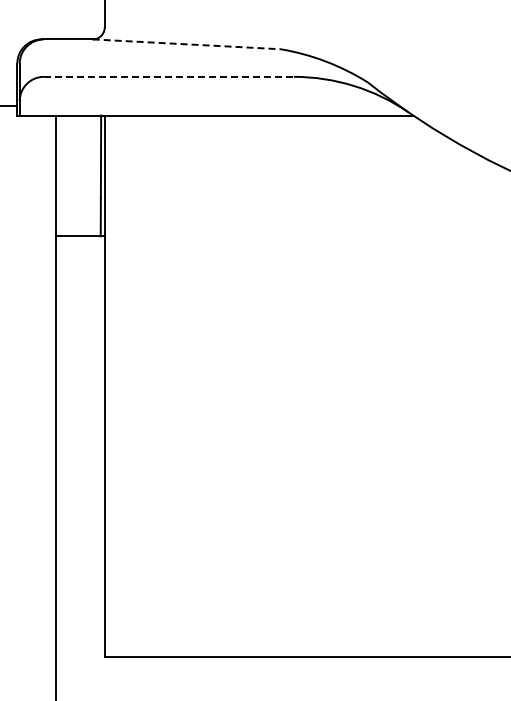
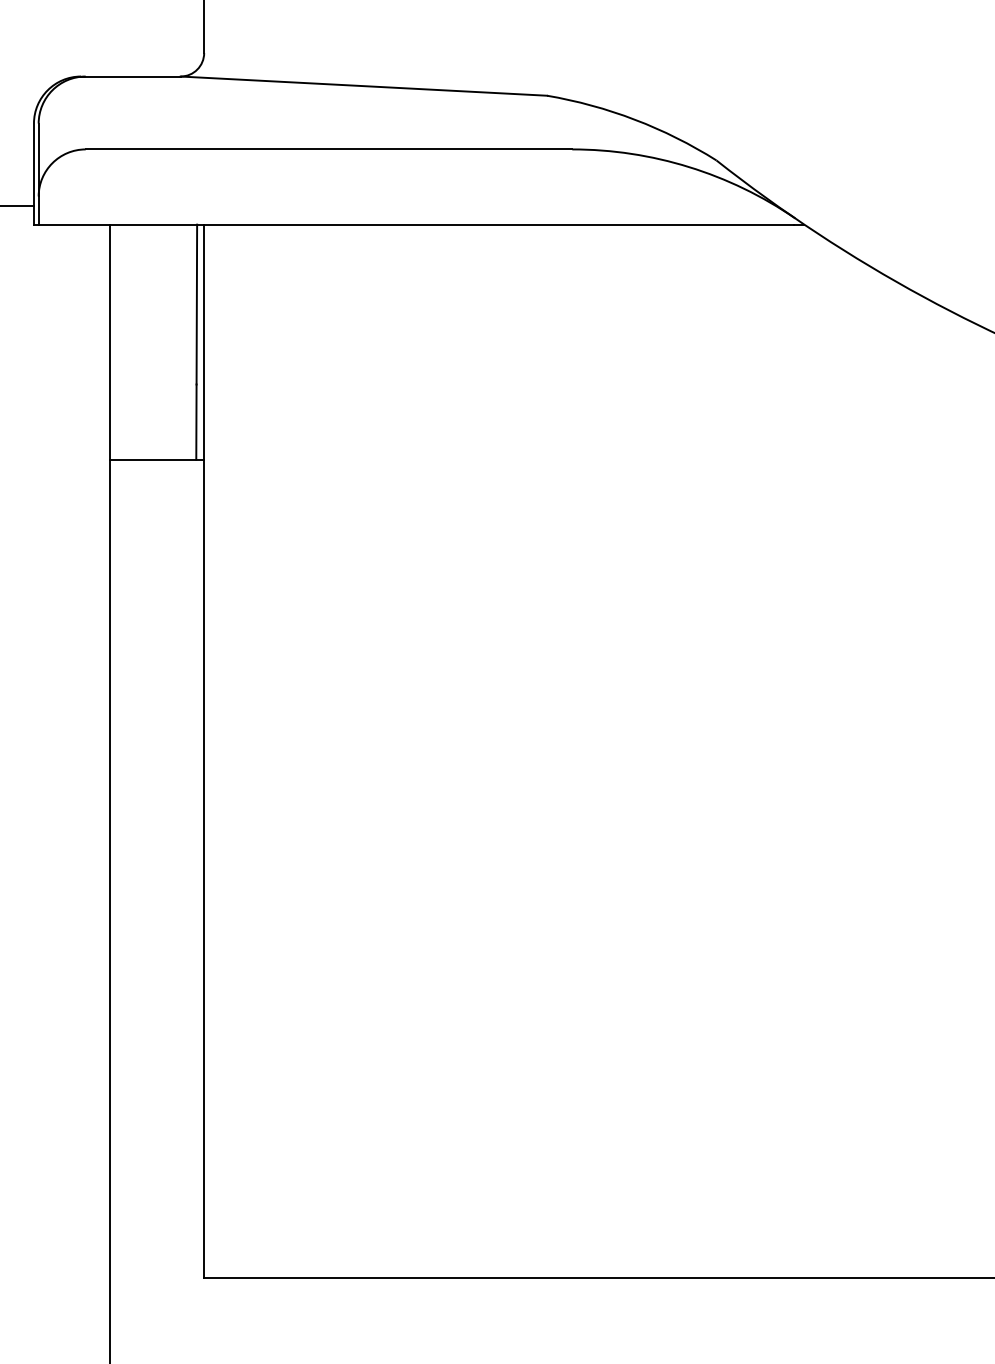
line: (187, 44) -> (365, 86), dashed -> solid
line: (169, 76) -> (330, 148), dashed -> solid

